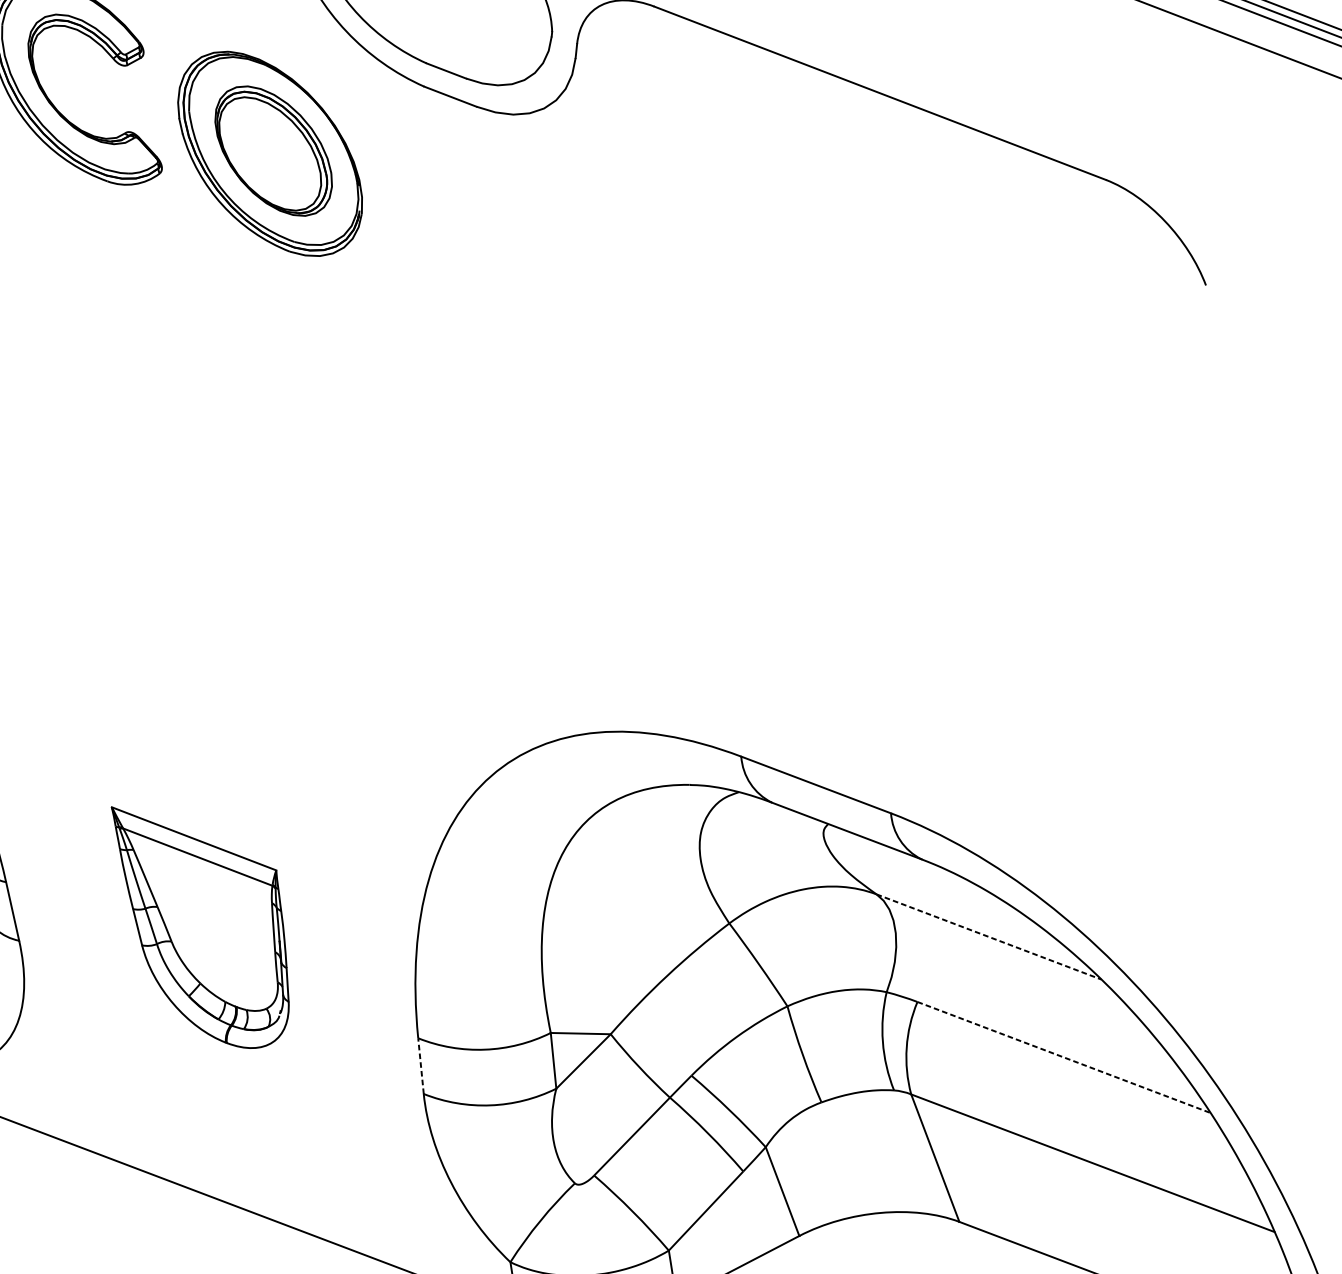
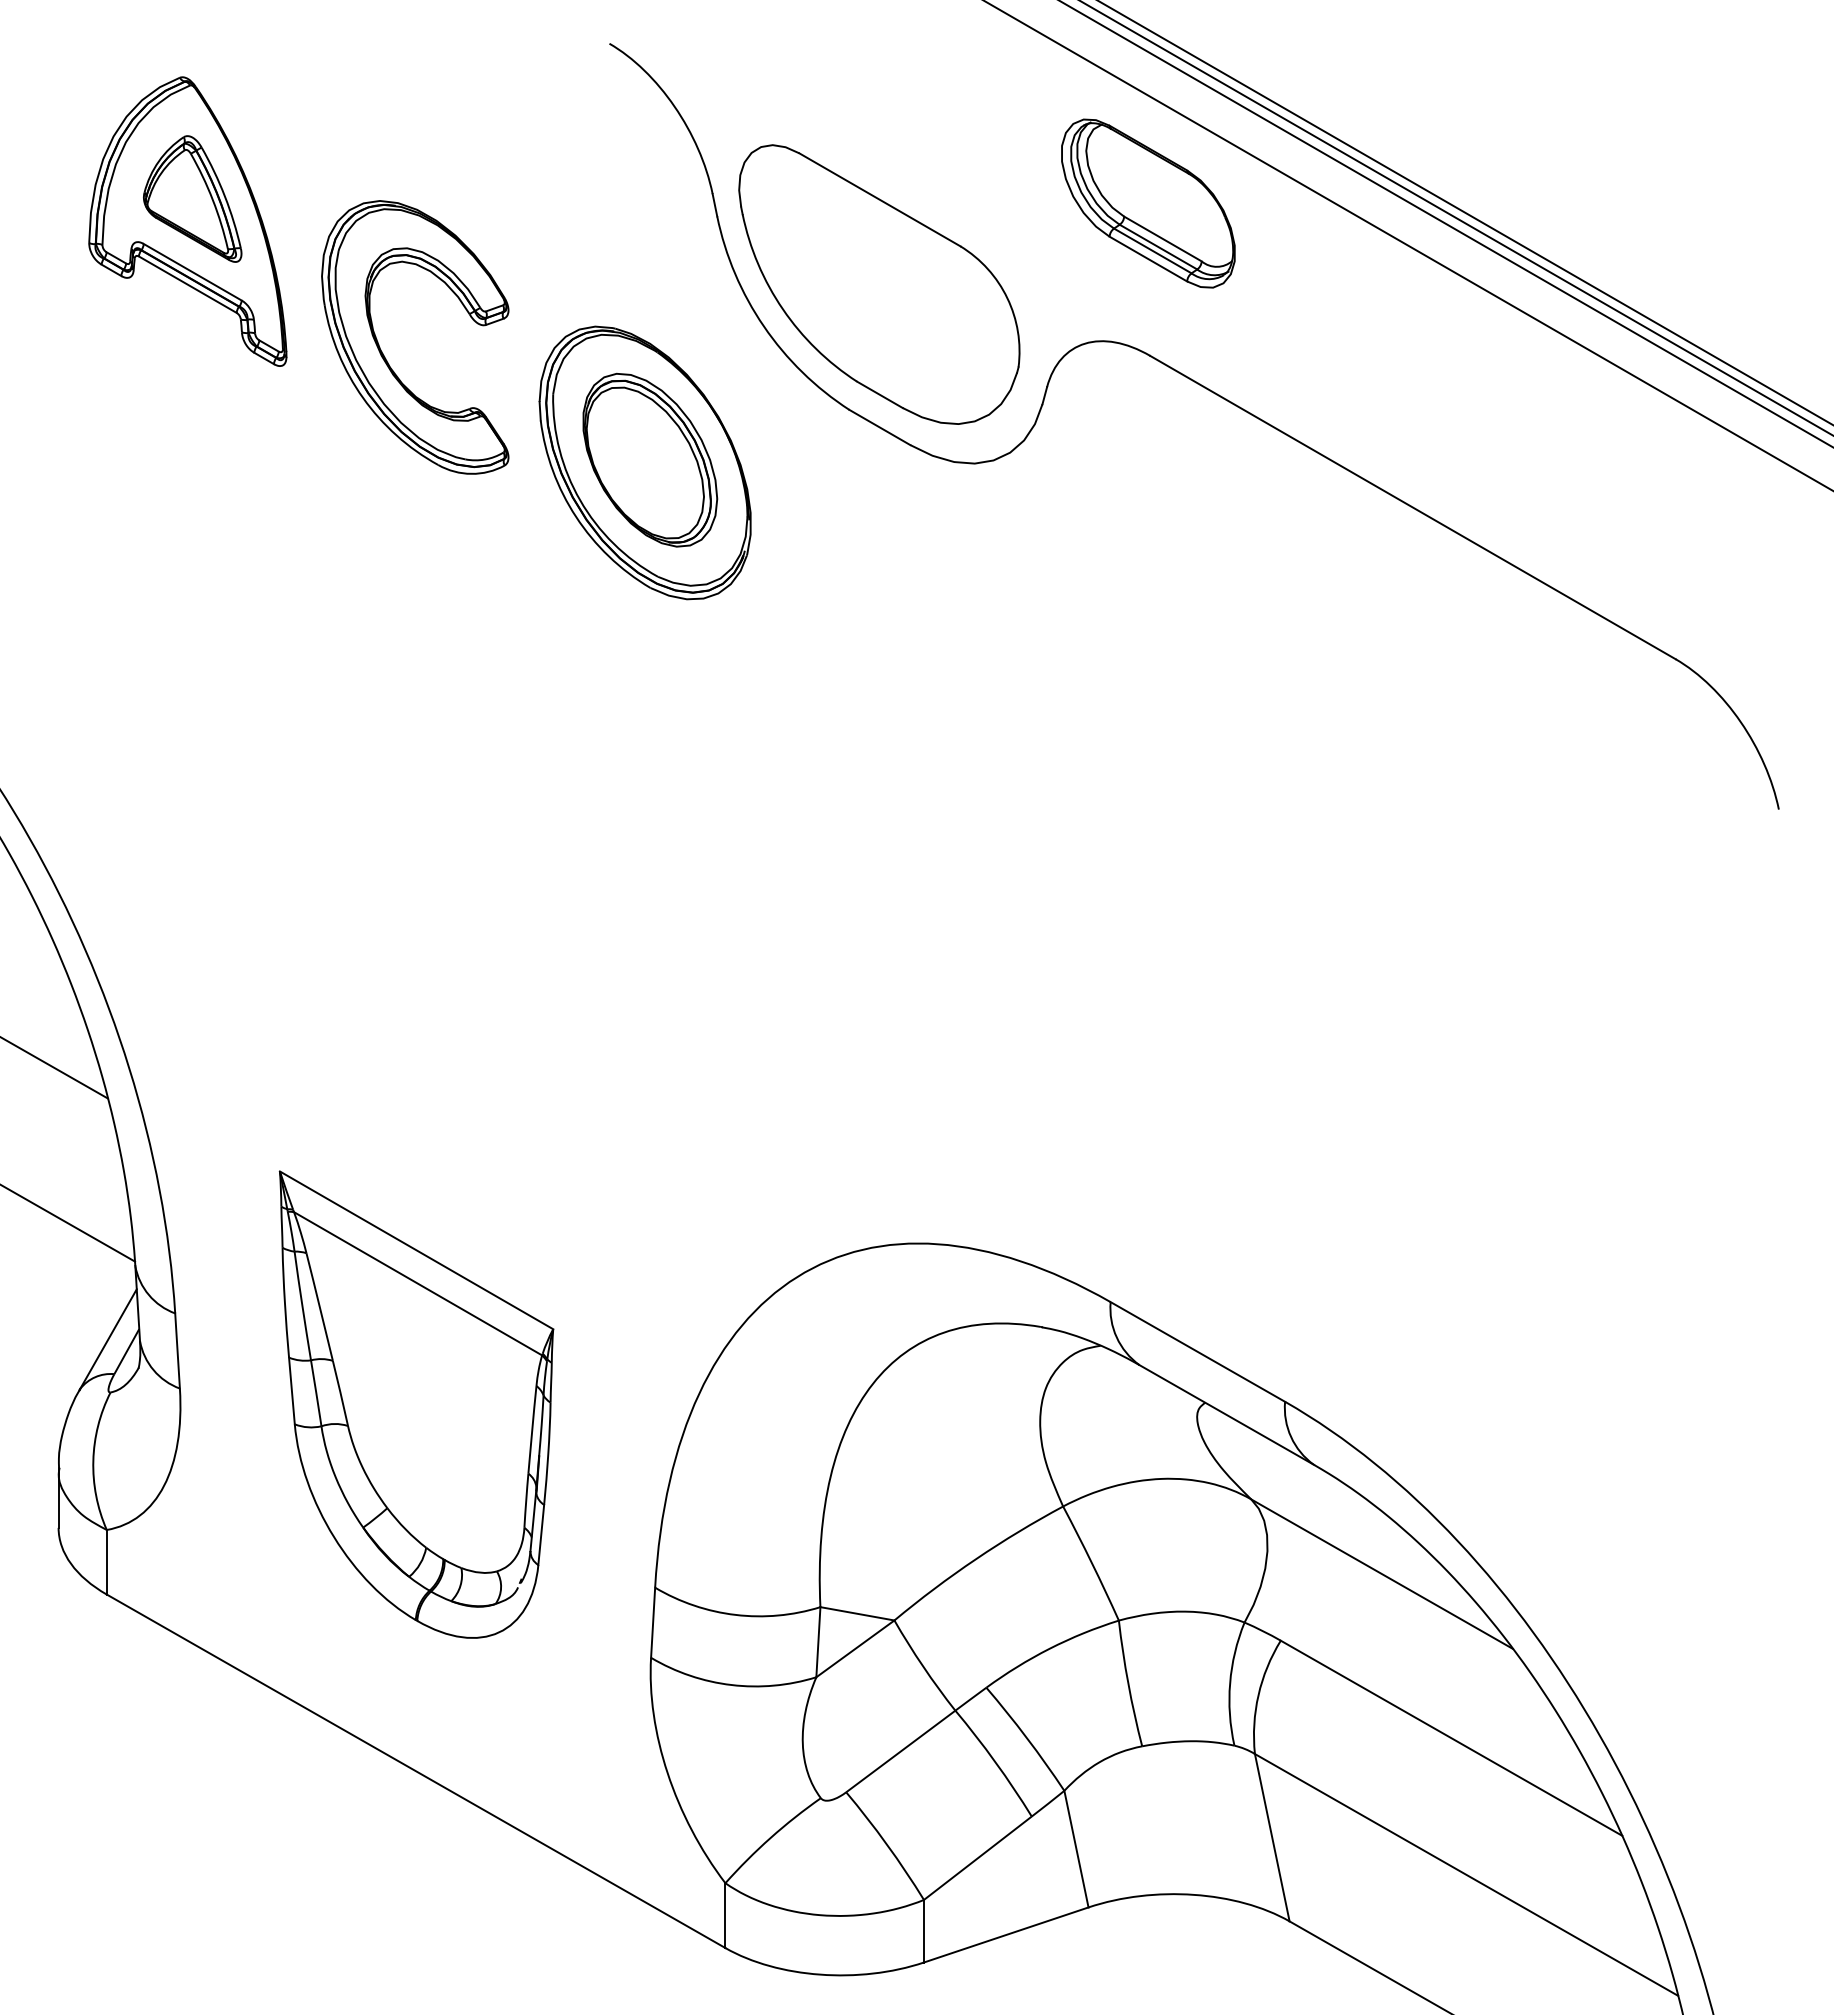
part: (207, 923) -> (416, 1404), size x1.43
line: (989, 937) -> (1382, 1574), dashed -> solid
line: (1064, 1057) -> (1451, 1738), dashed -> solid
line: (421, 1065) -> (653, 1622), dashed -> solid

